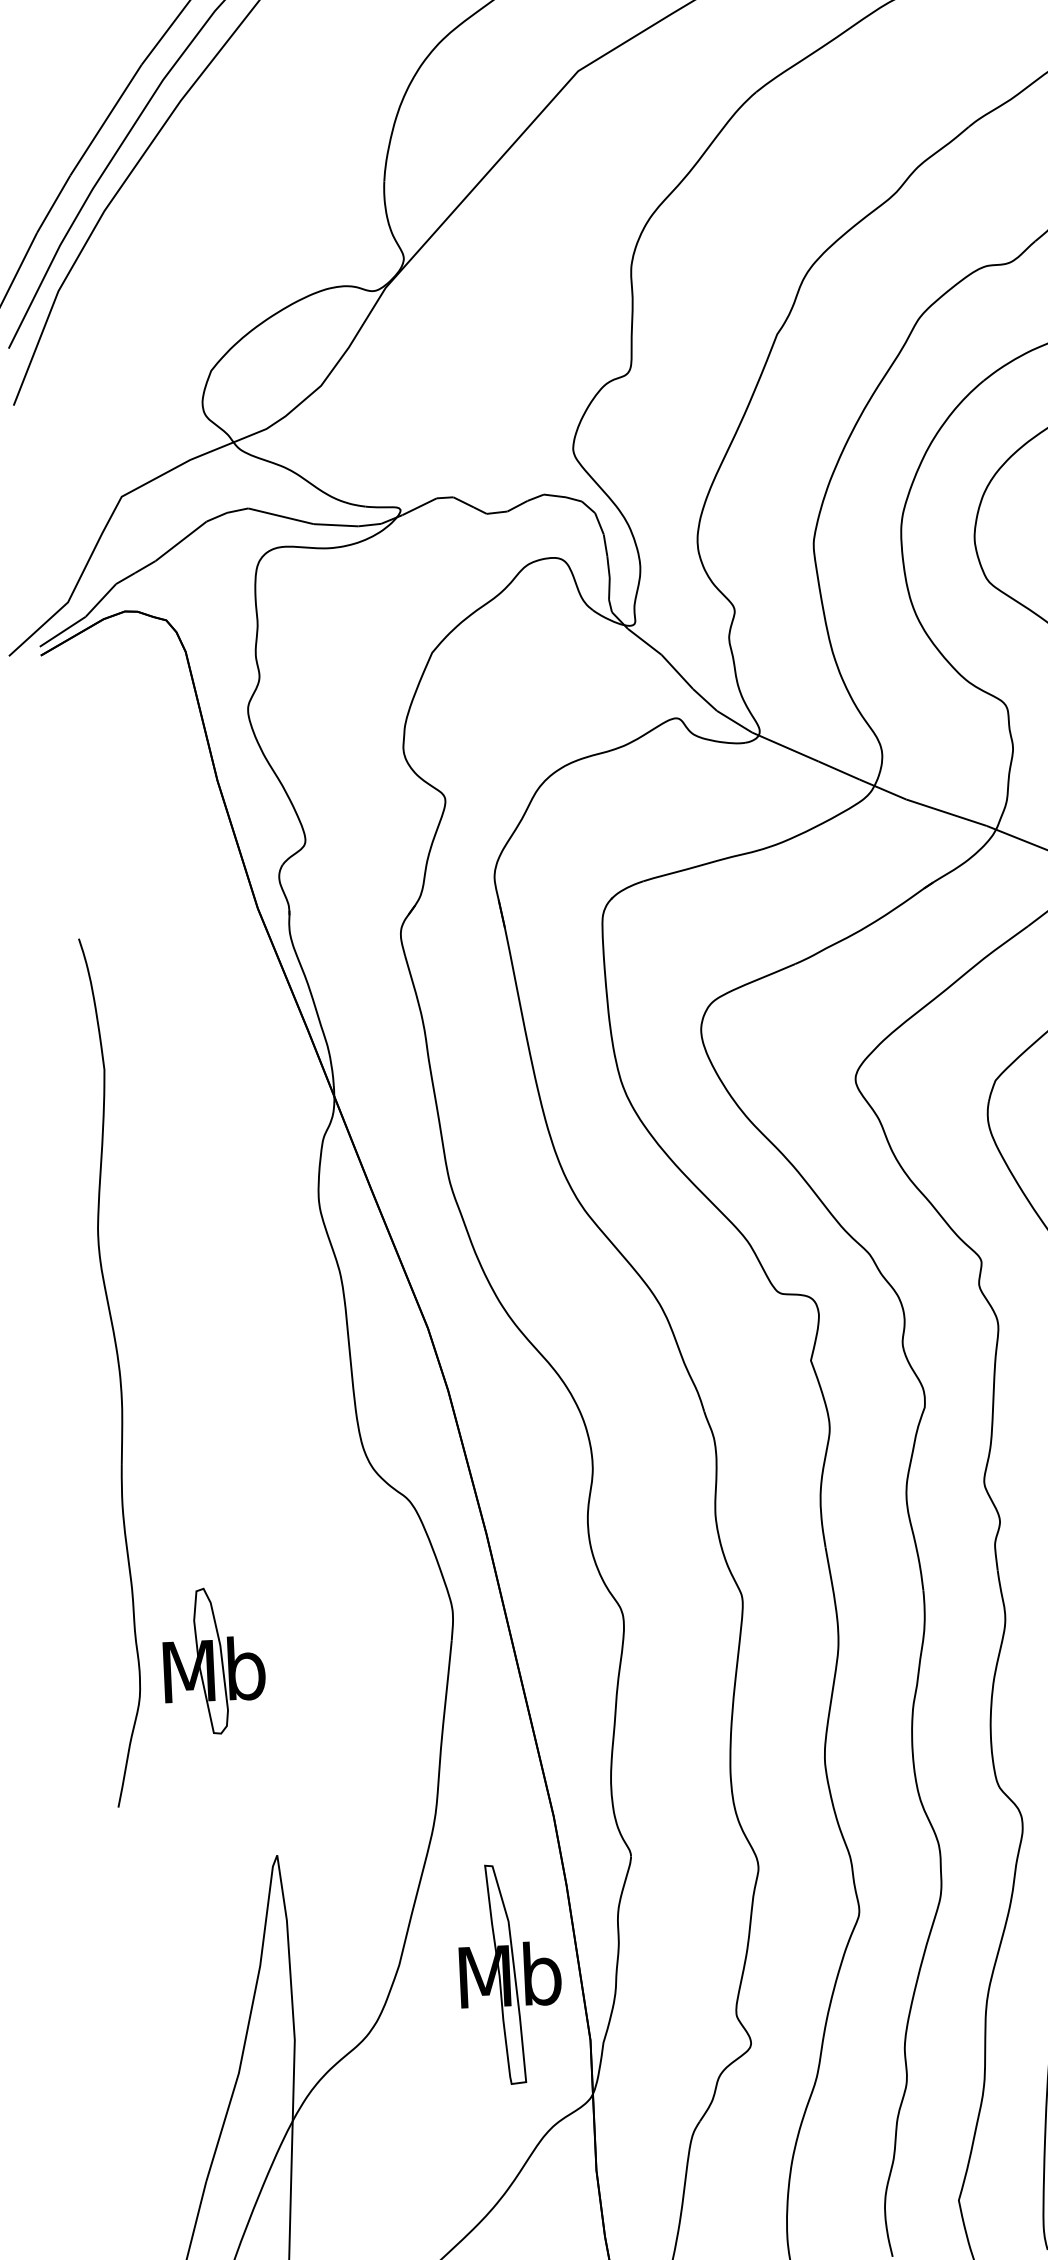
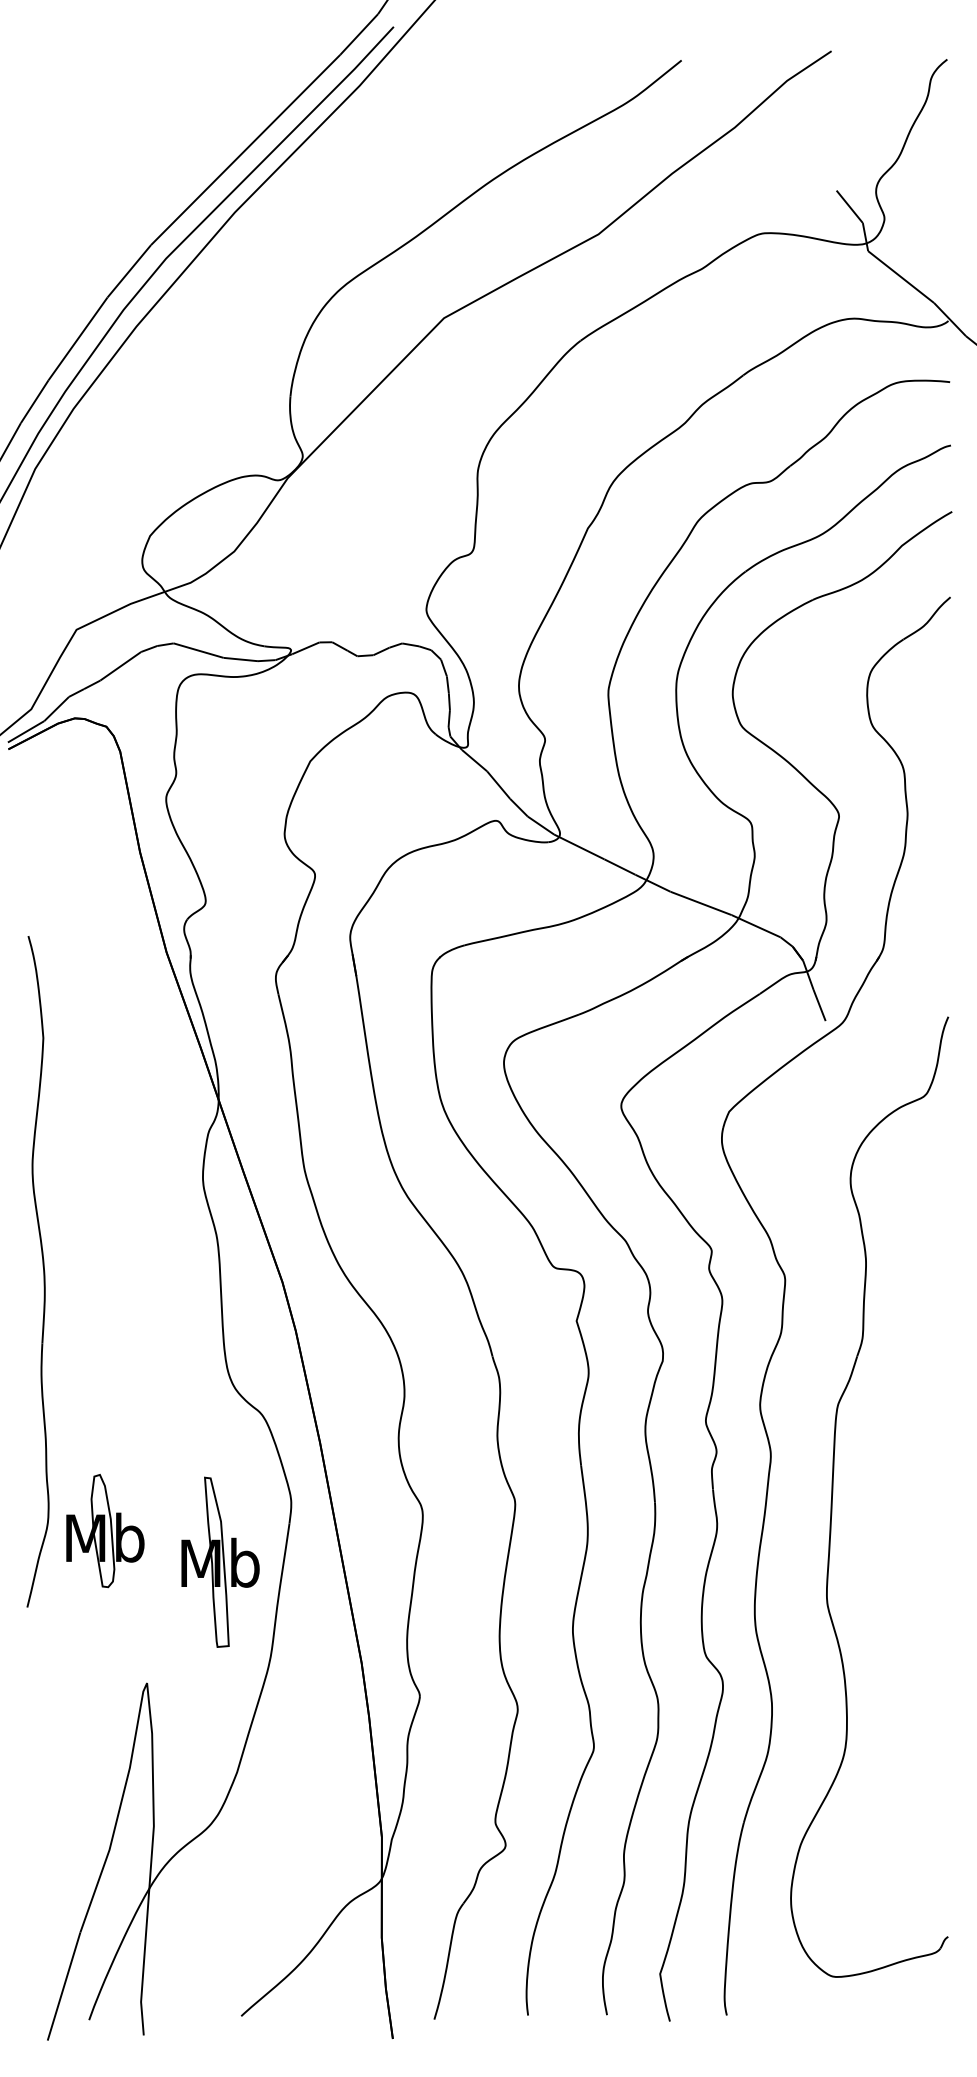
part: (111, 1372) -> (37, 1271), moved
part: (510, 1973) -> (220, 1561), moved

